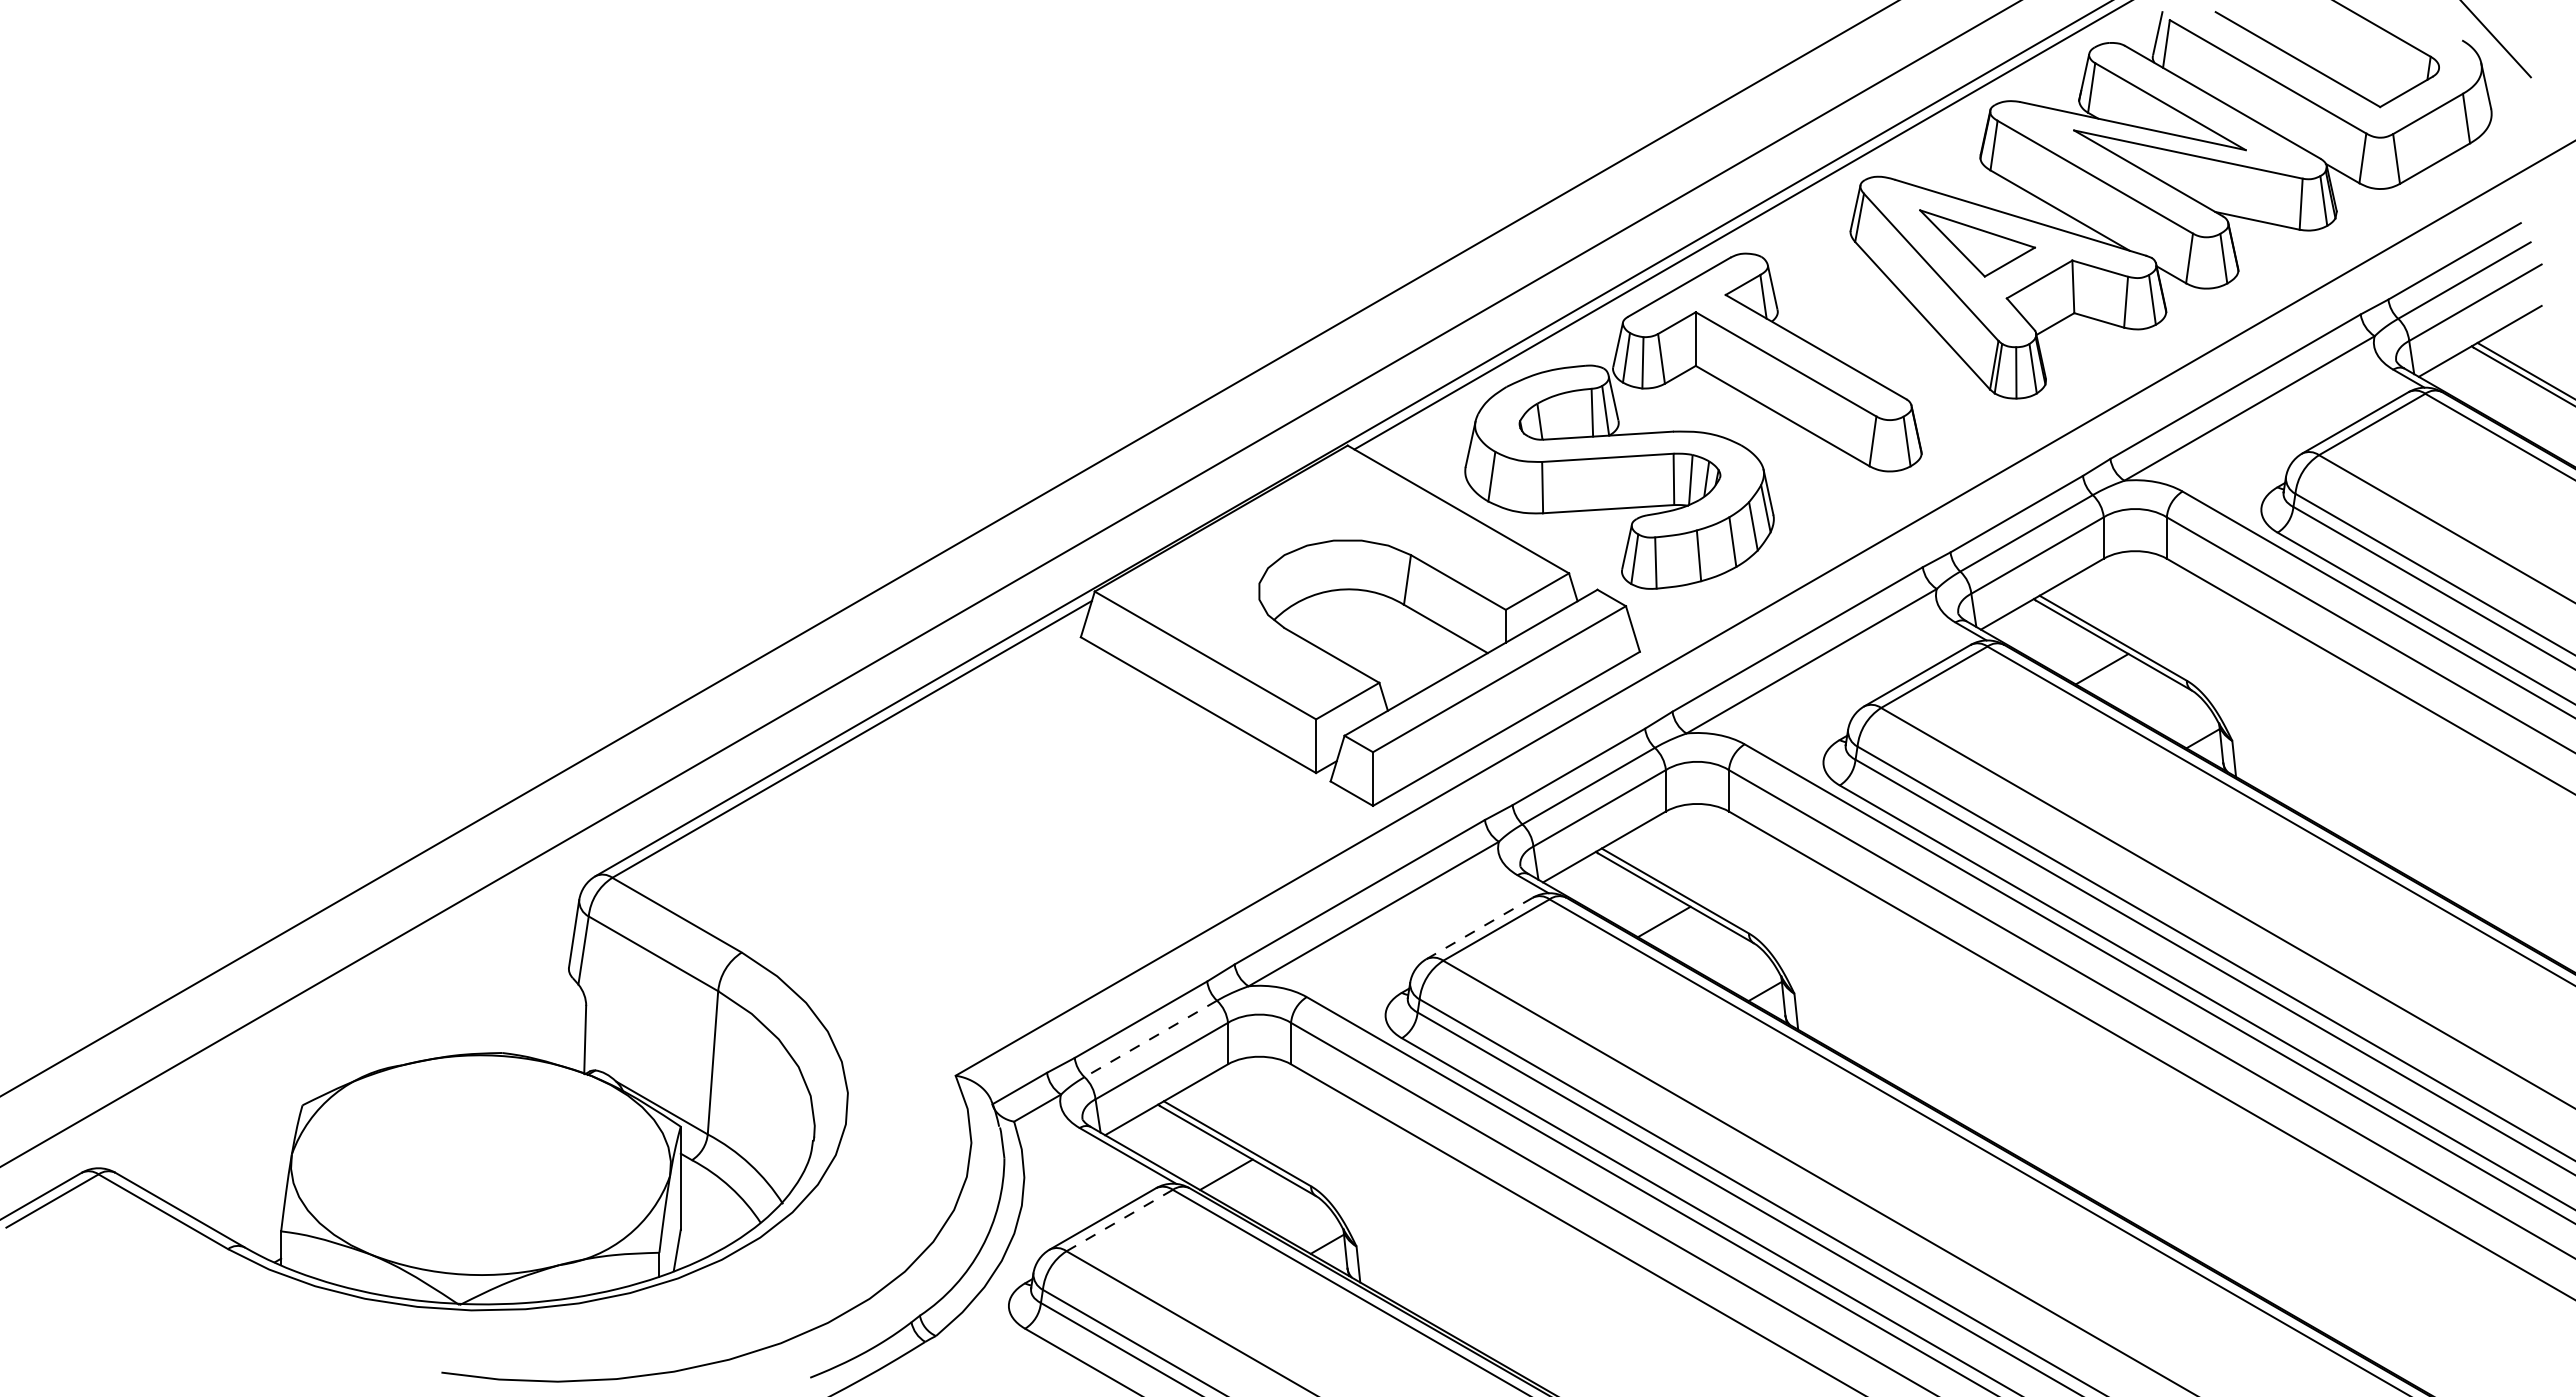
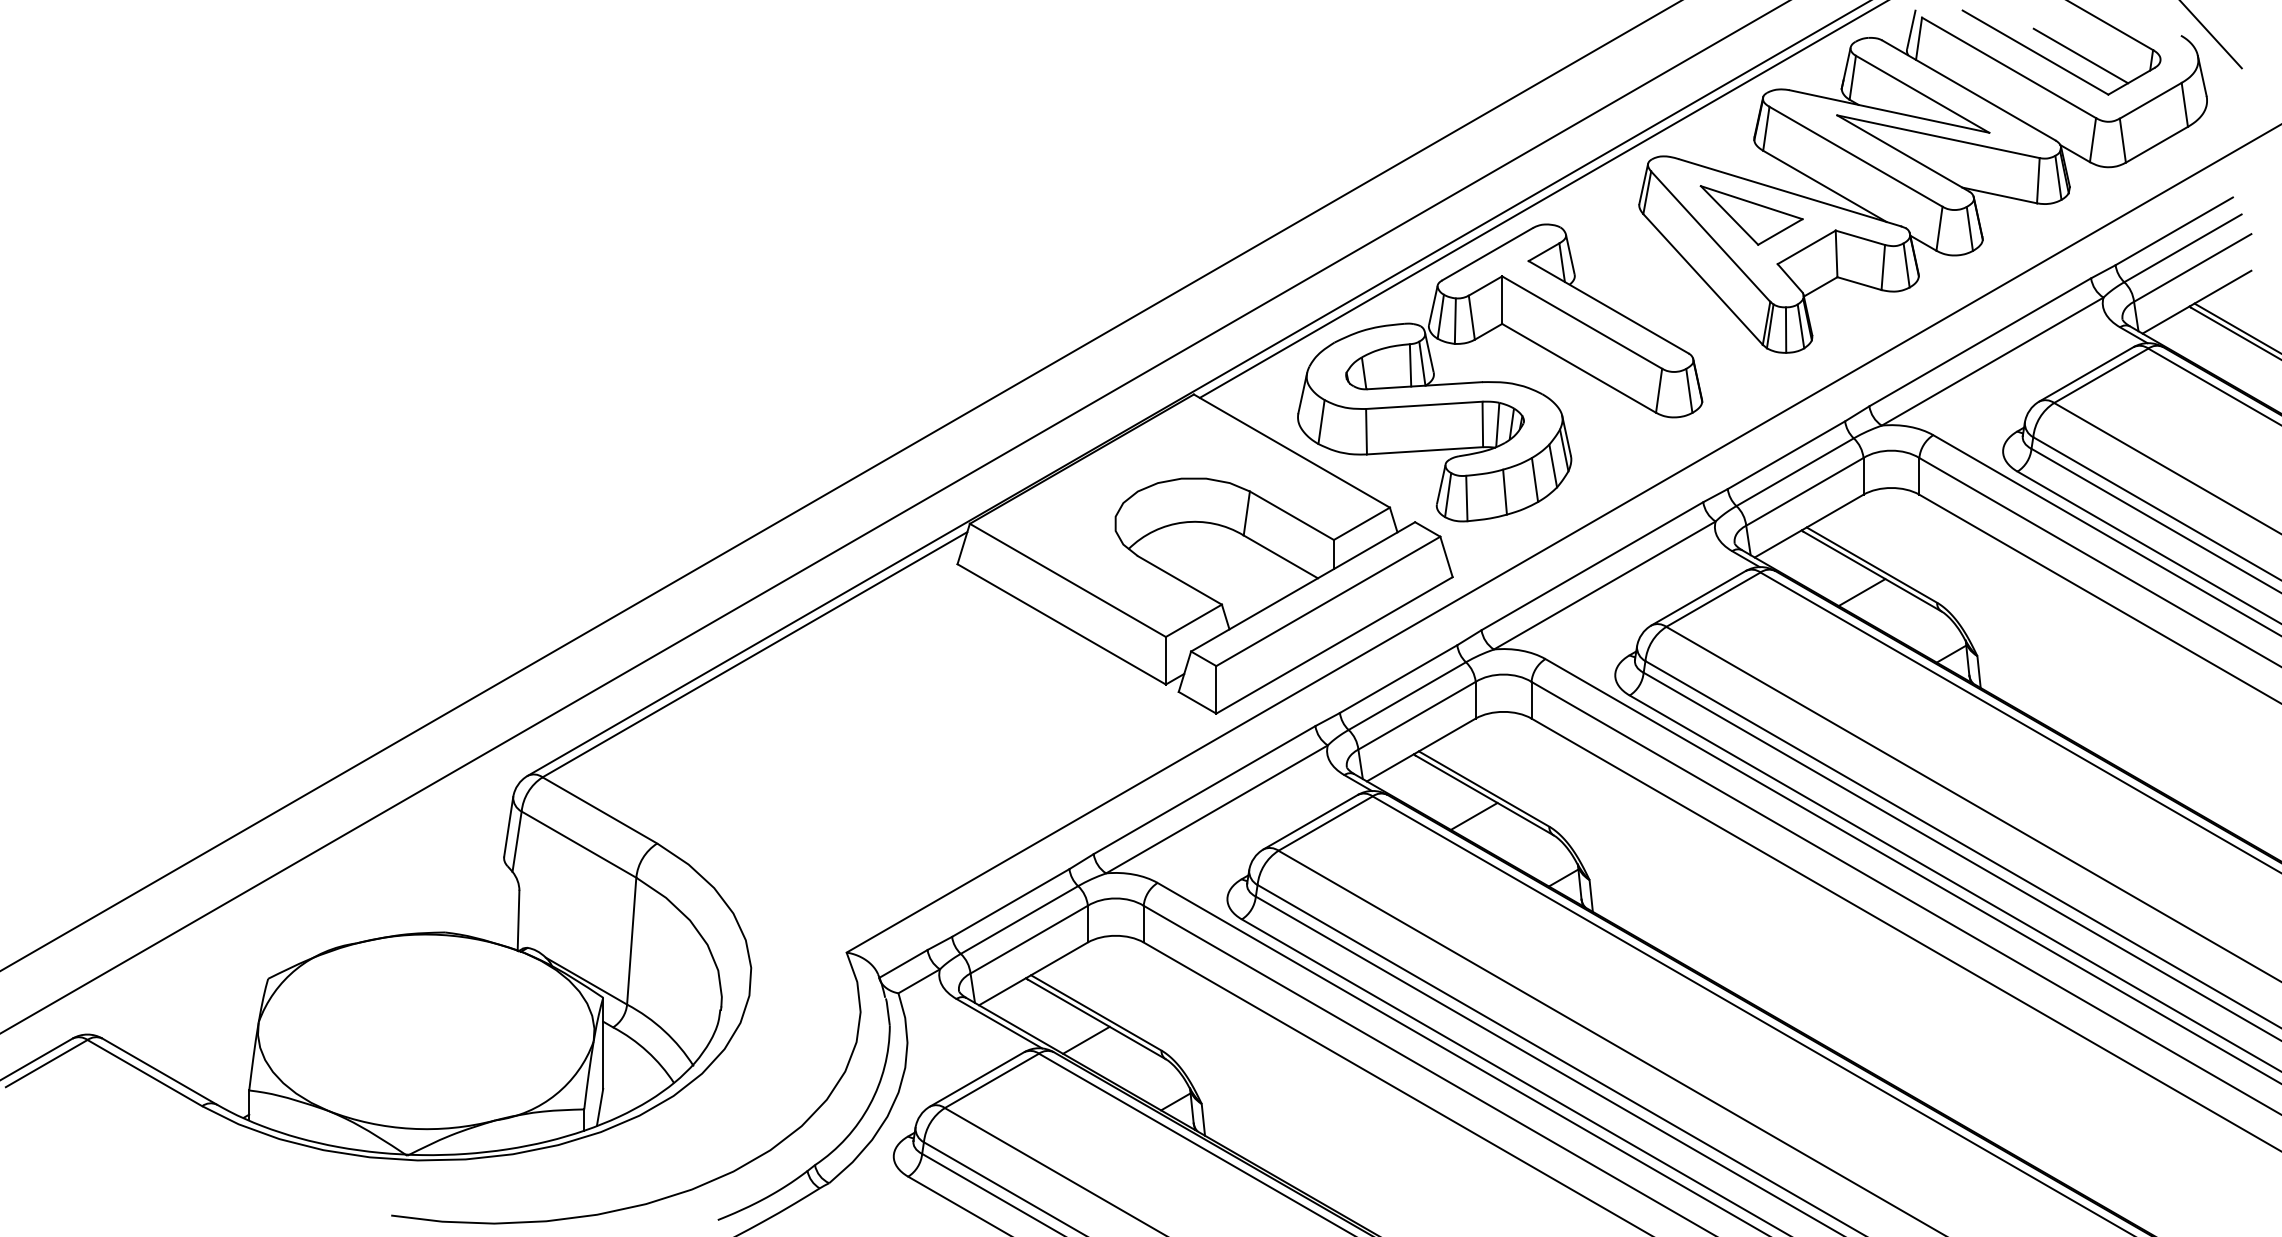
line: (2348, 63) -> (2080, 56), added
line: (1479, 928) -> (1310, 822), dashed -> solid
line: (1150, 1039) -> (1019, 920), dashed -> solid
line: (1119, 1220) -> (991, 1080), dashed -> solid

